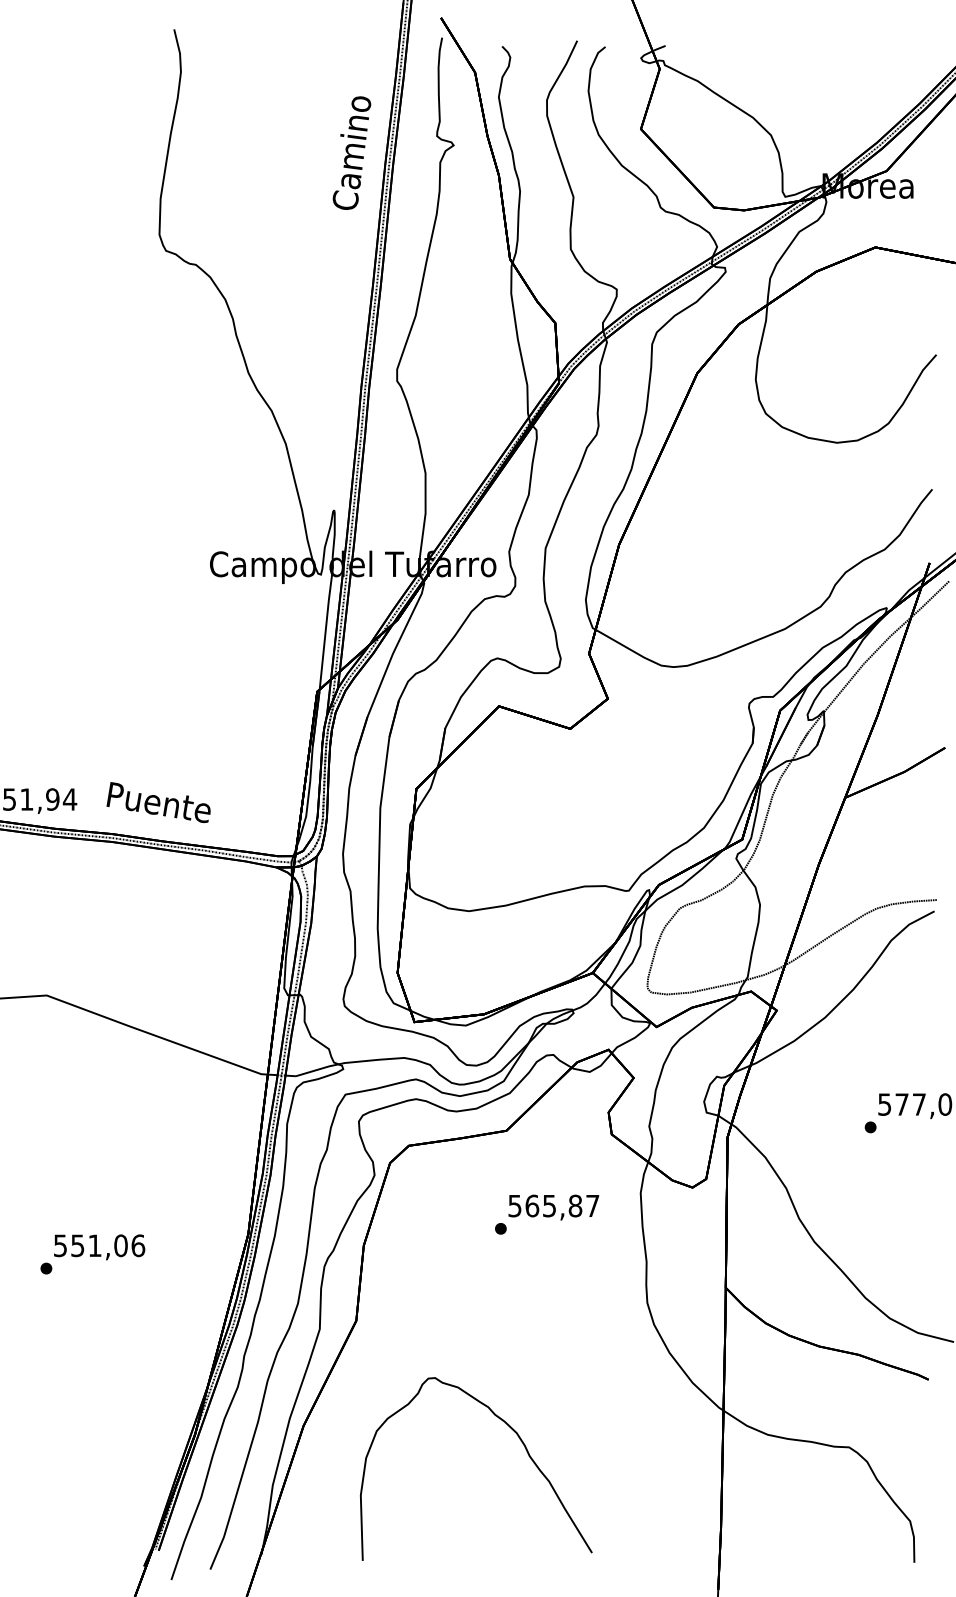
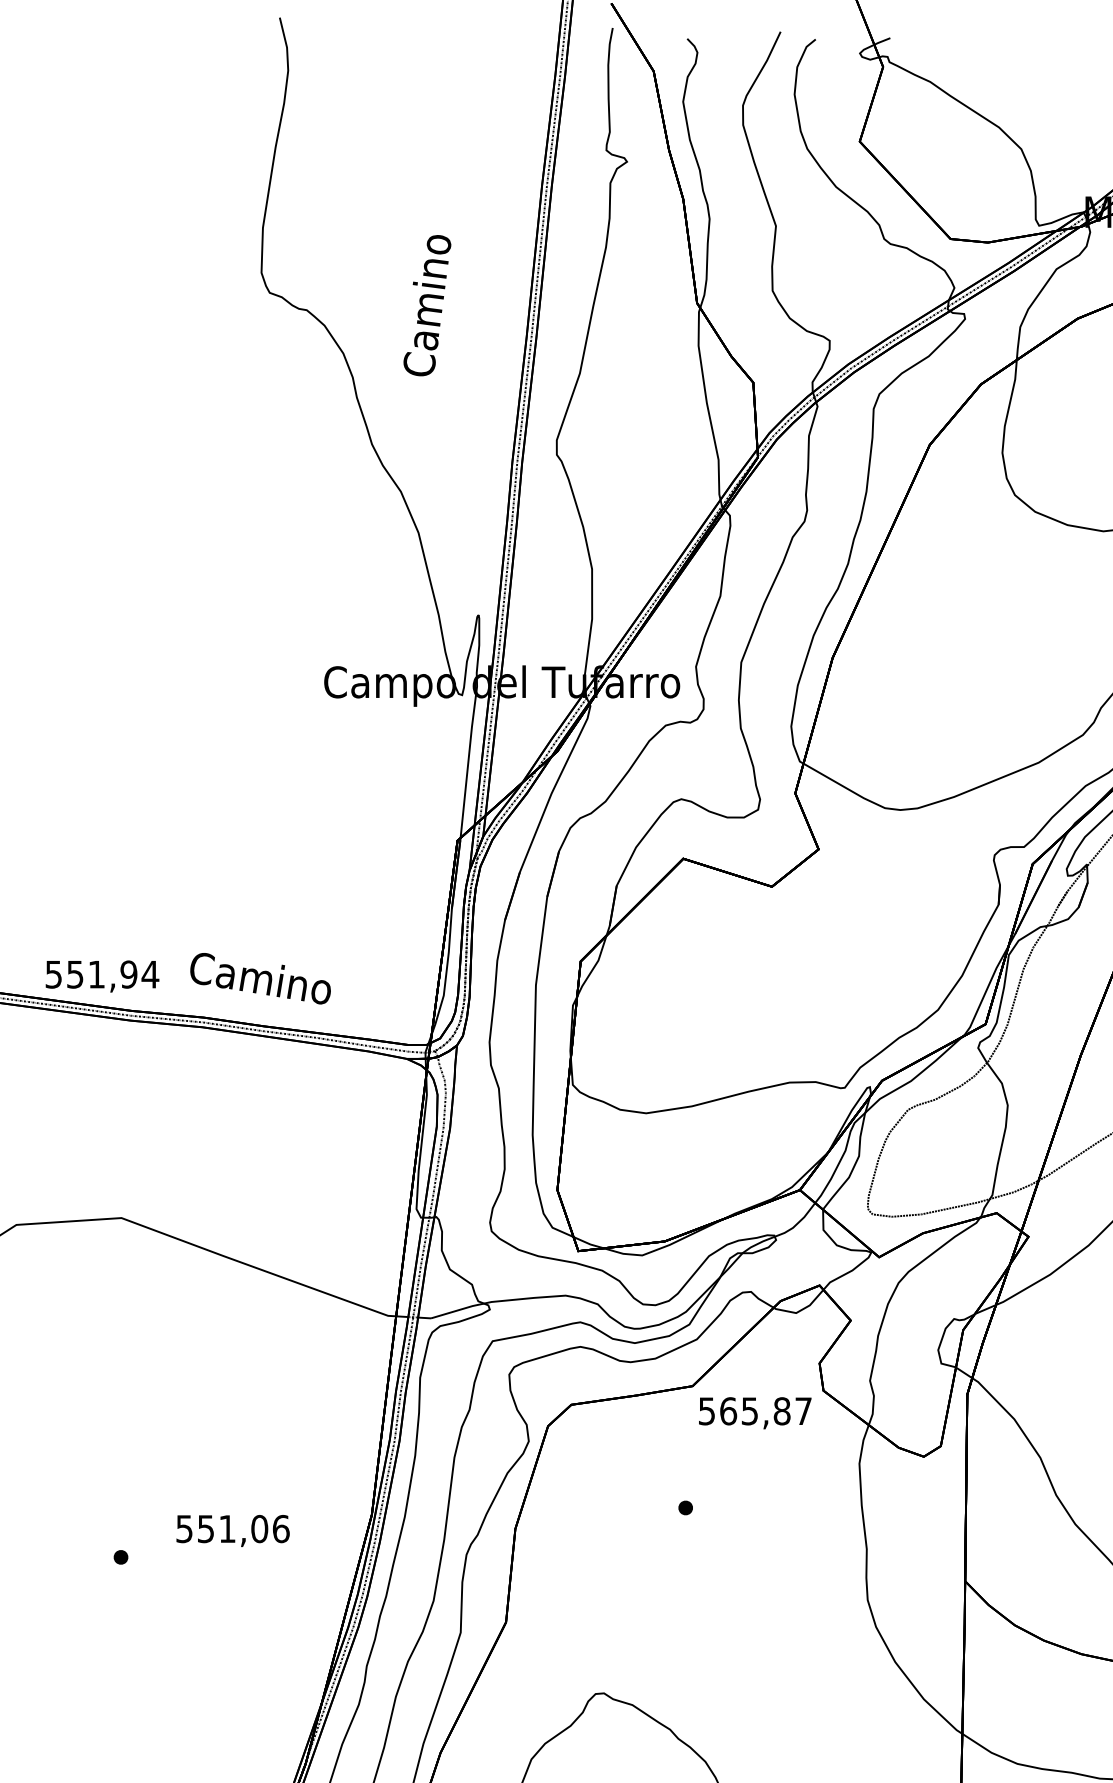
text: (351, 152) -> (426, 304), moved
text: (158, 802) -> (260, 978), Puente -> Camino
text: (553, 1207) -> (754, 1413), moved
text: (99, 1247) -> (232, 1531), moved

